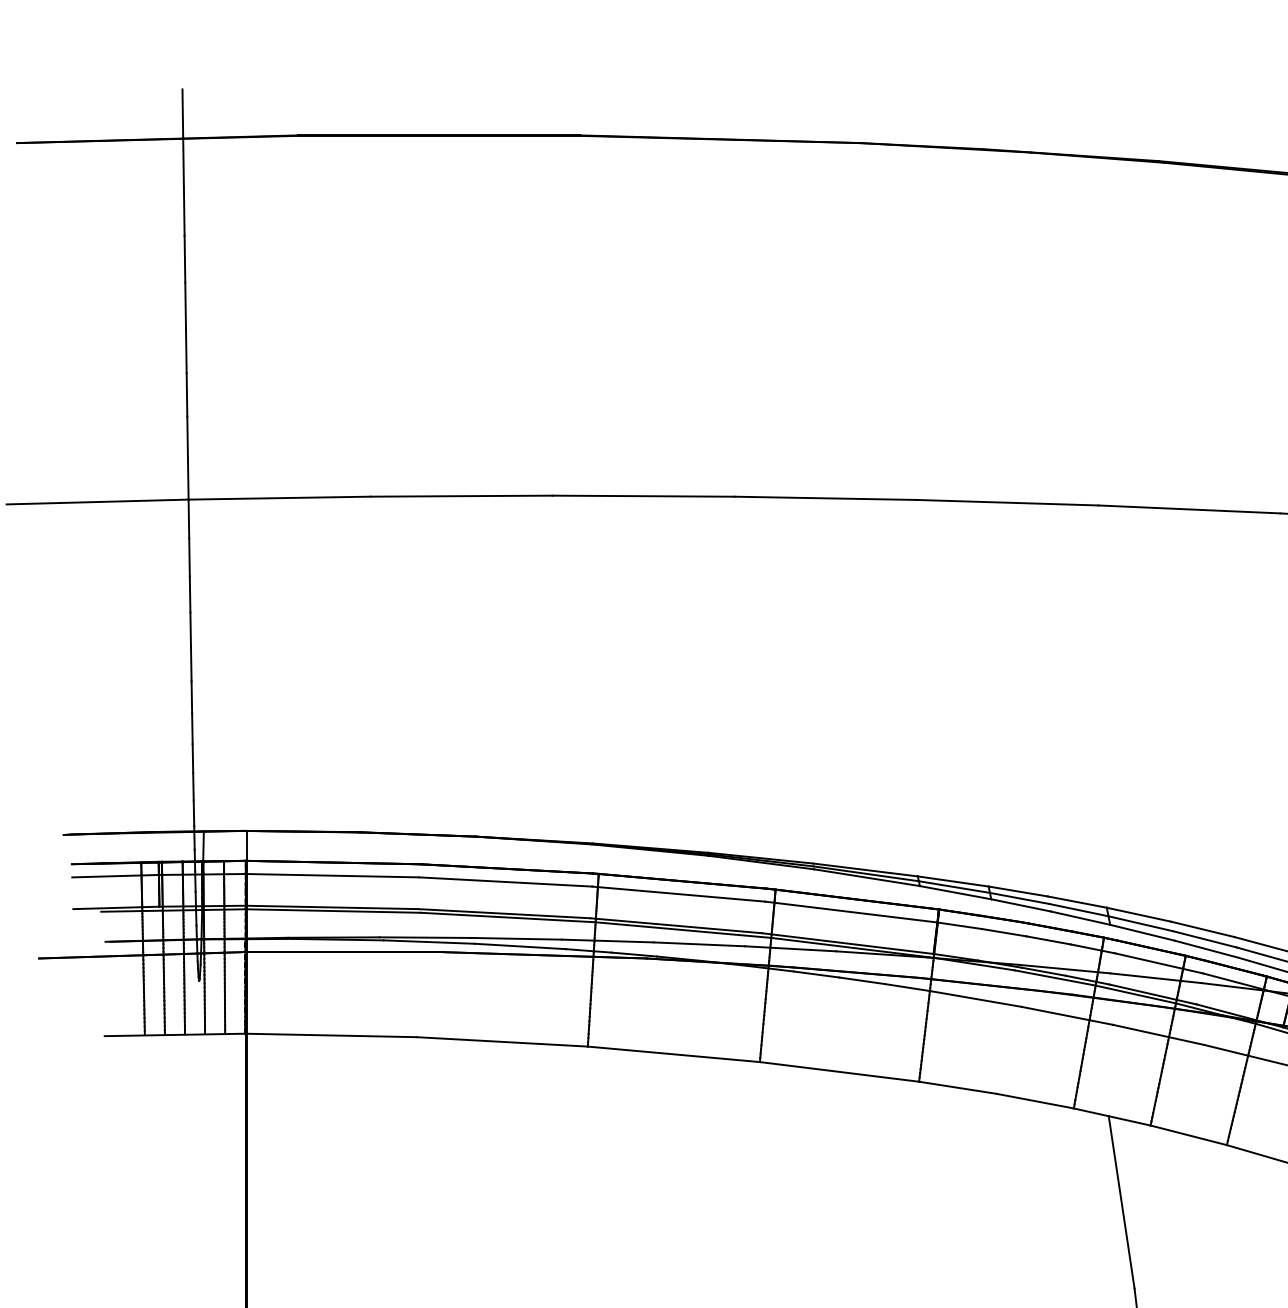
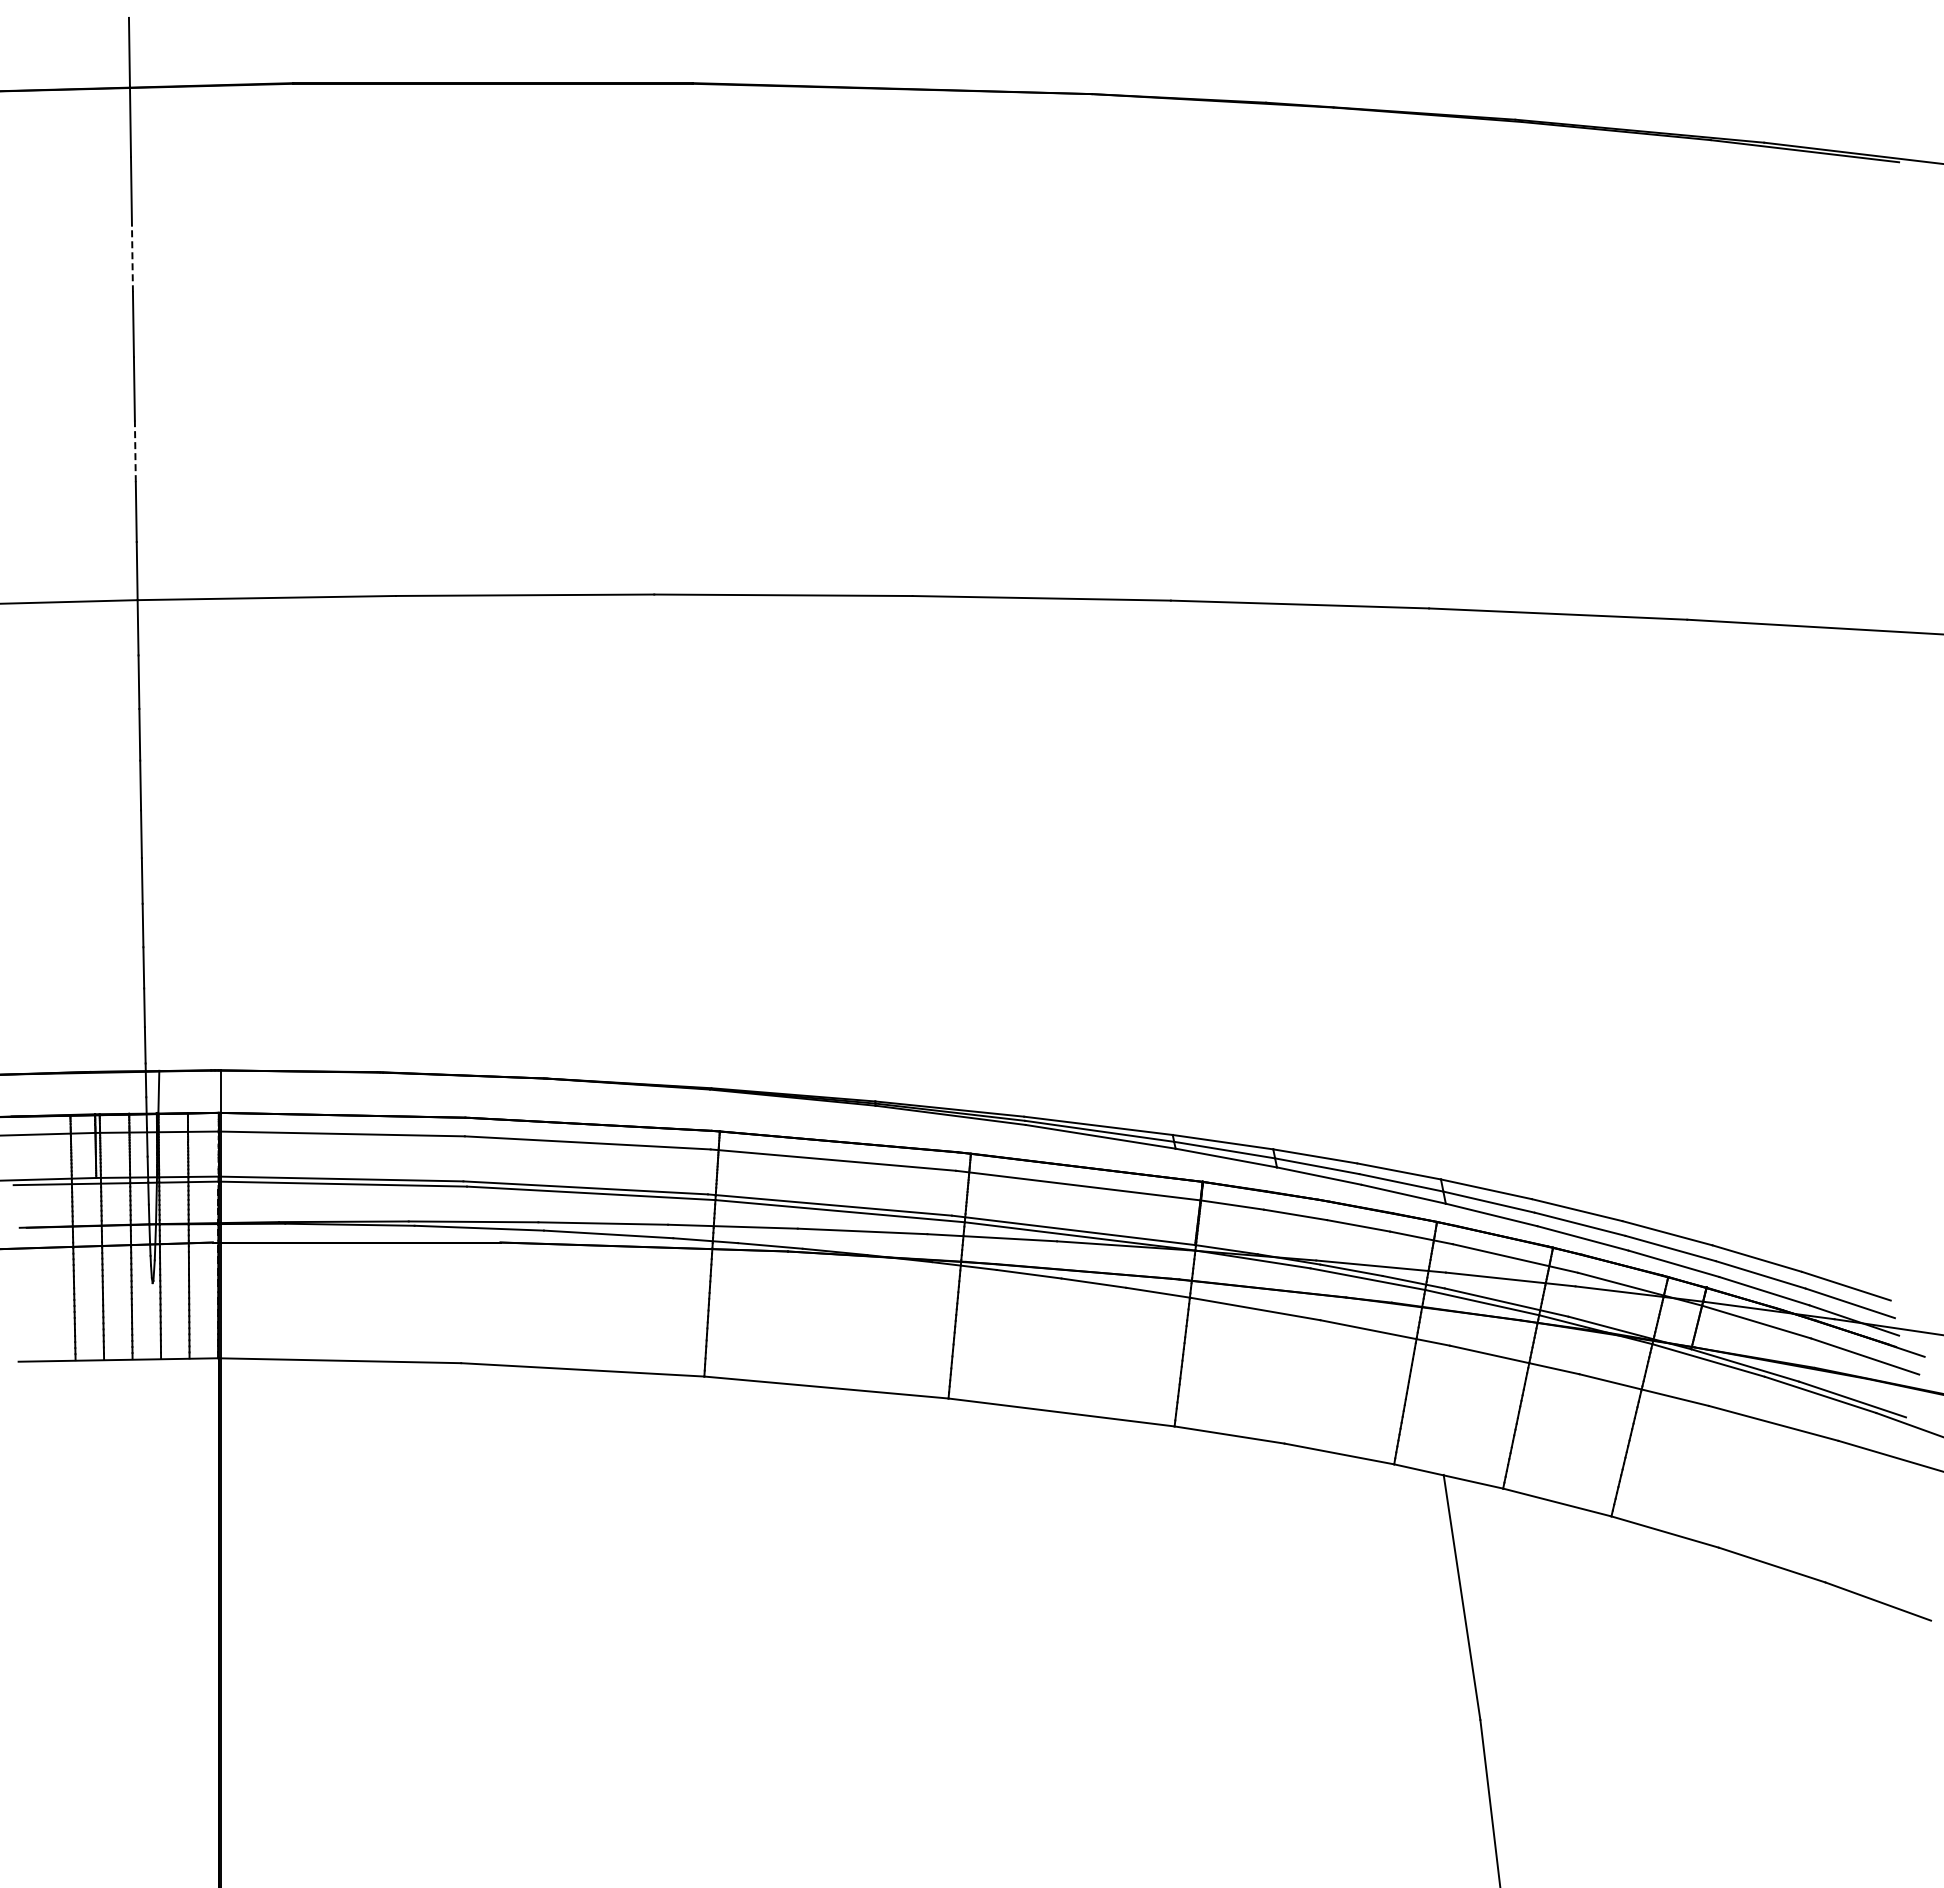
line: (184, 258) -> (132, 258), solid -> dashed
line: (187, 394) -> (135, 451), solid -> dashed

